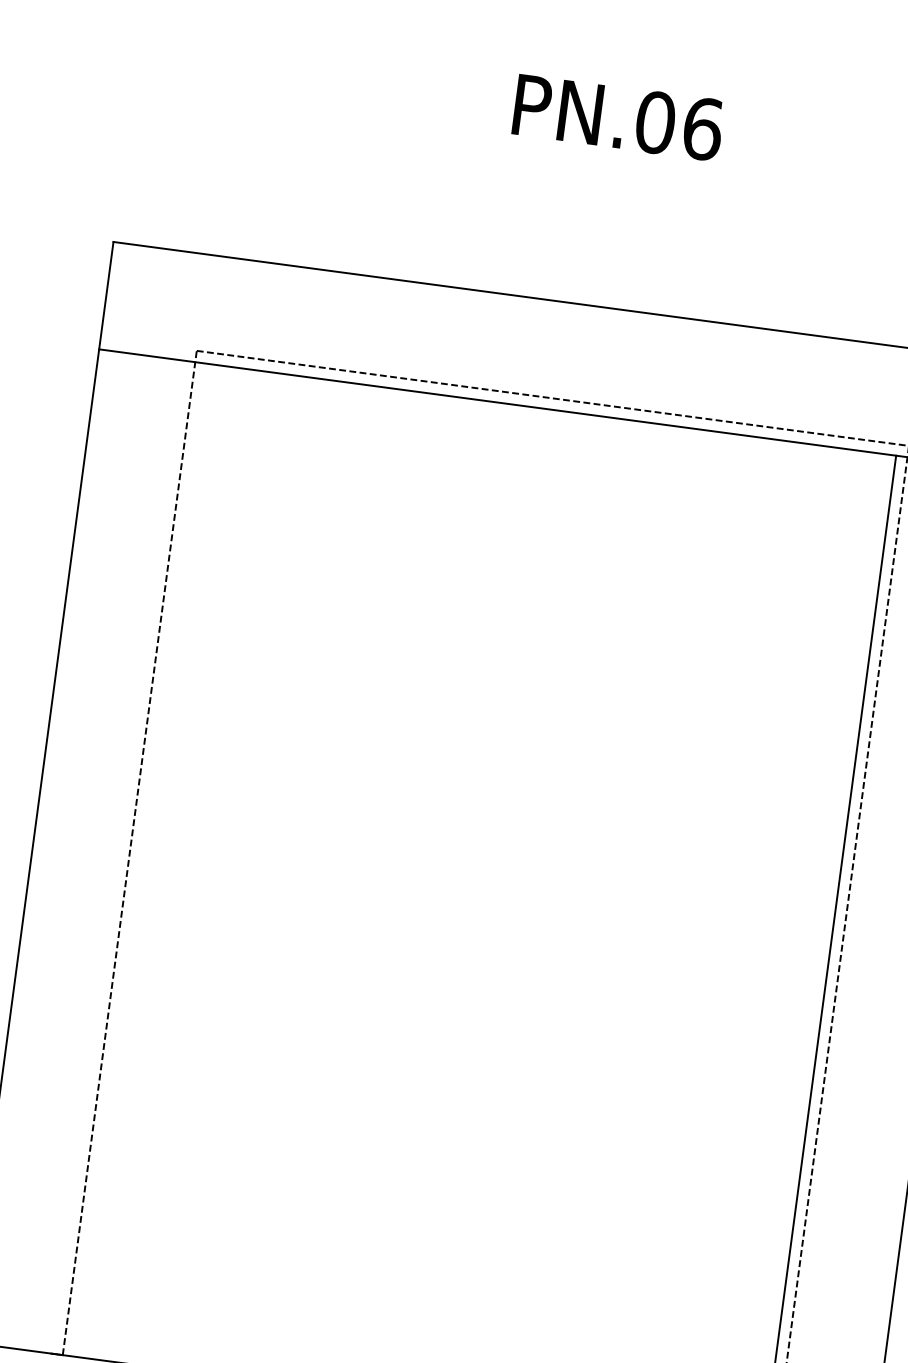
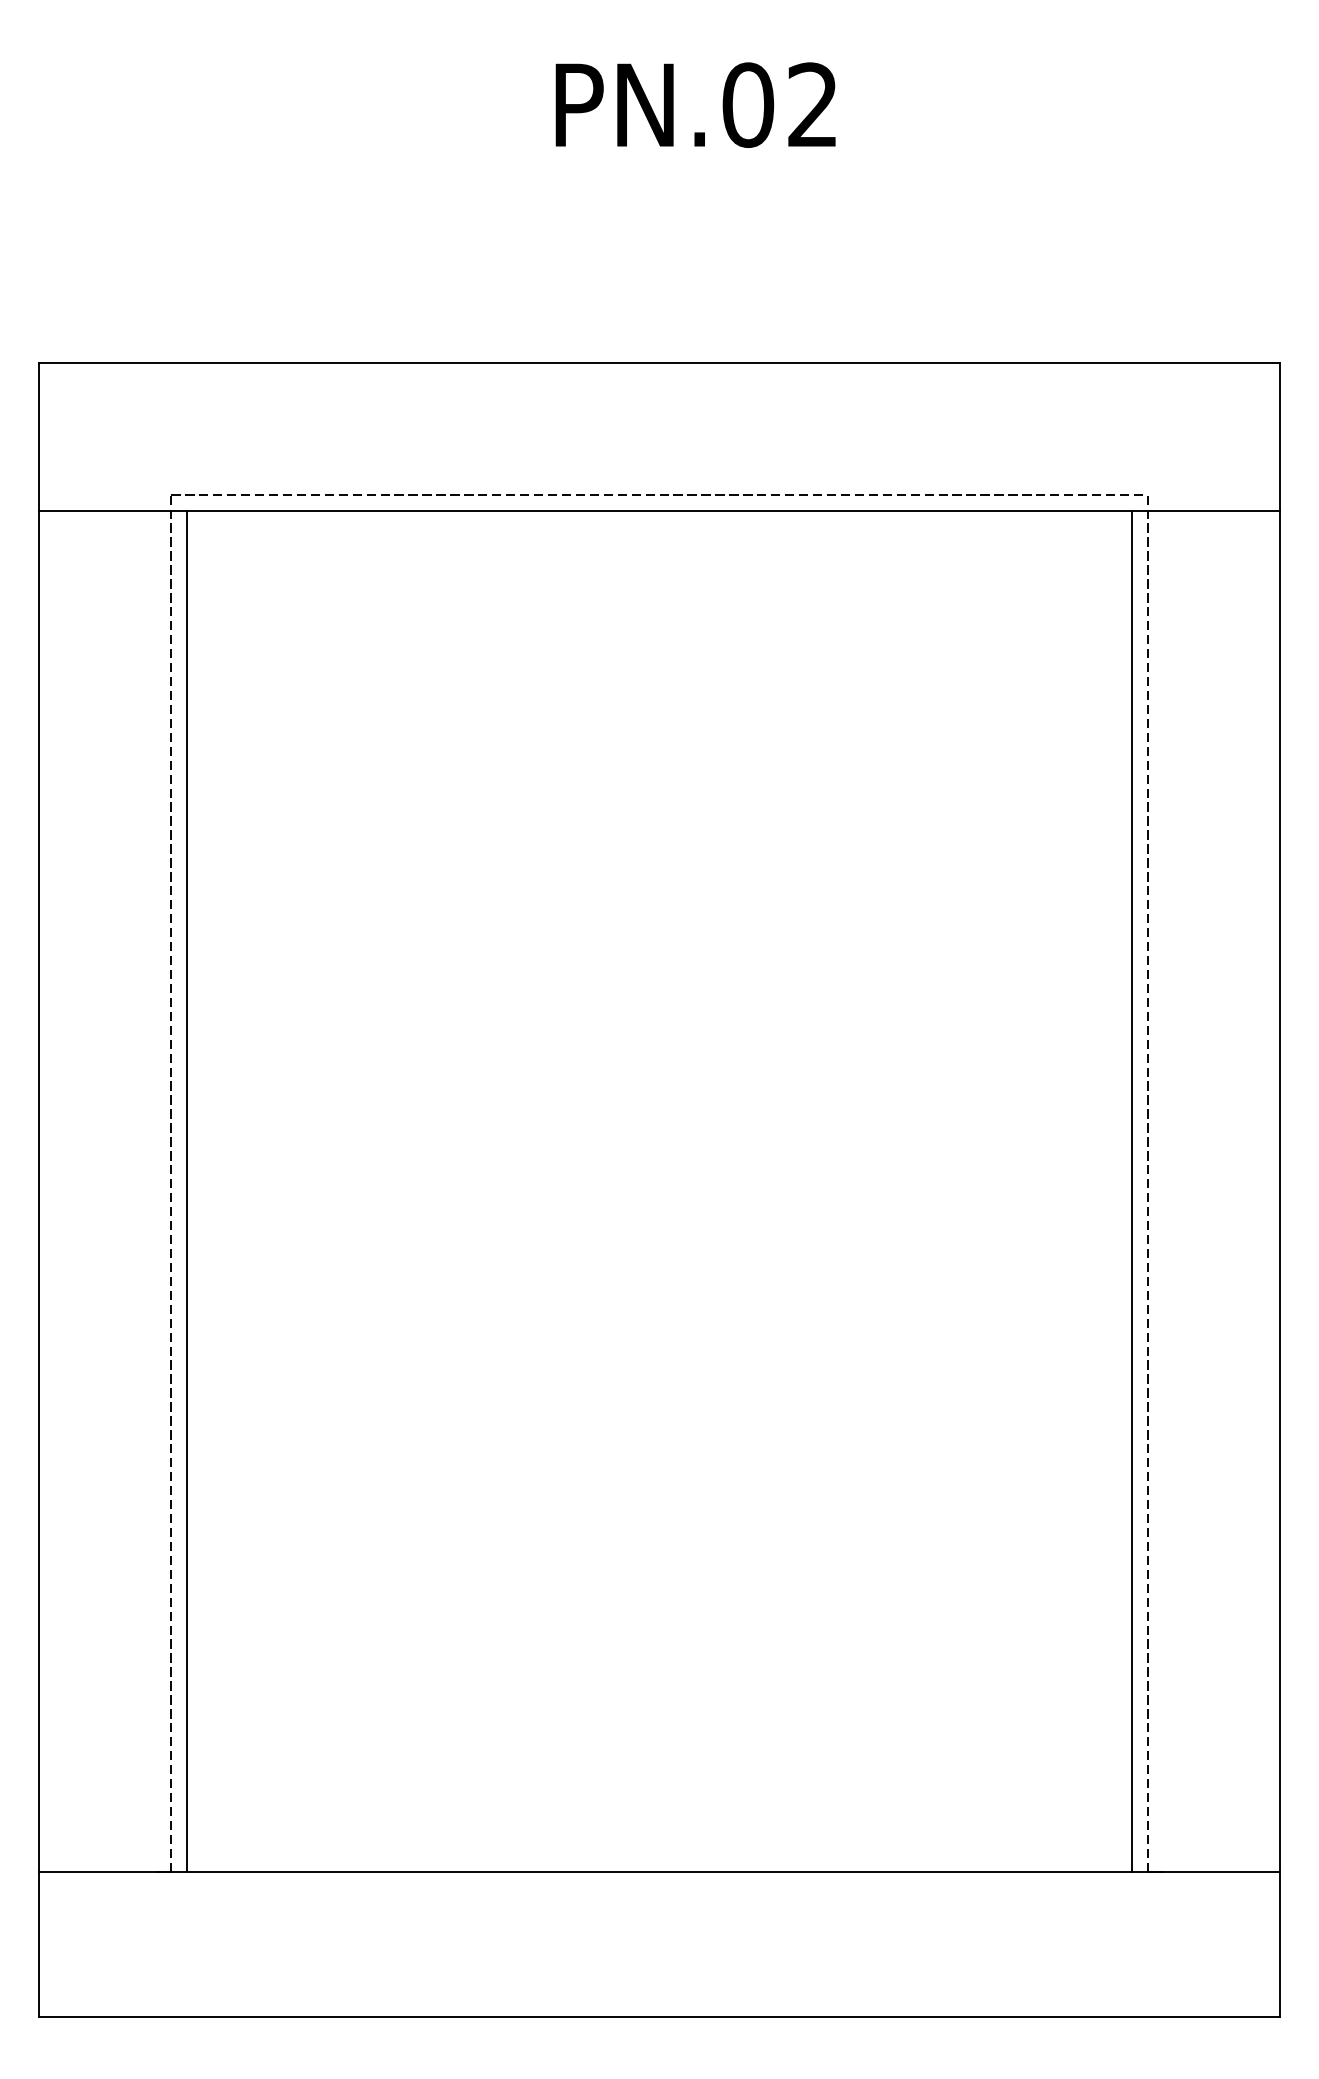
text: (703, 128) -> (813, 104), PN.06 -> PN.02
line: (140, 859) -> (186, 1190), added

